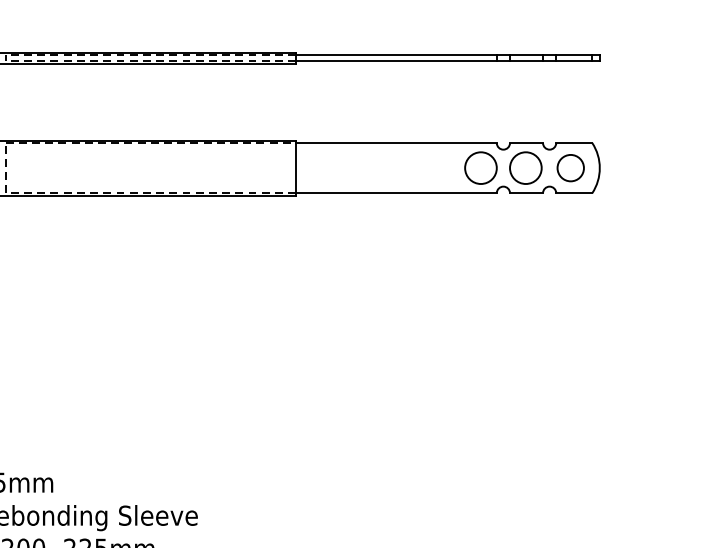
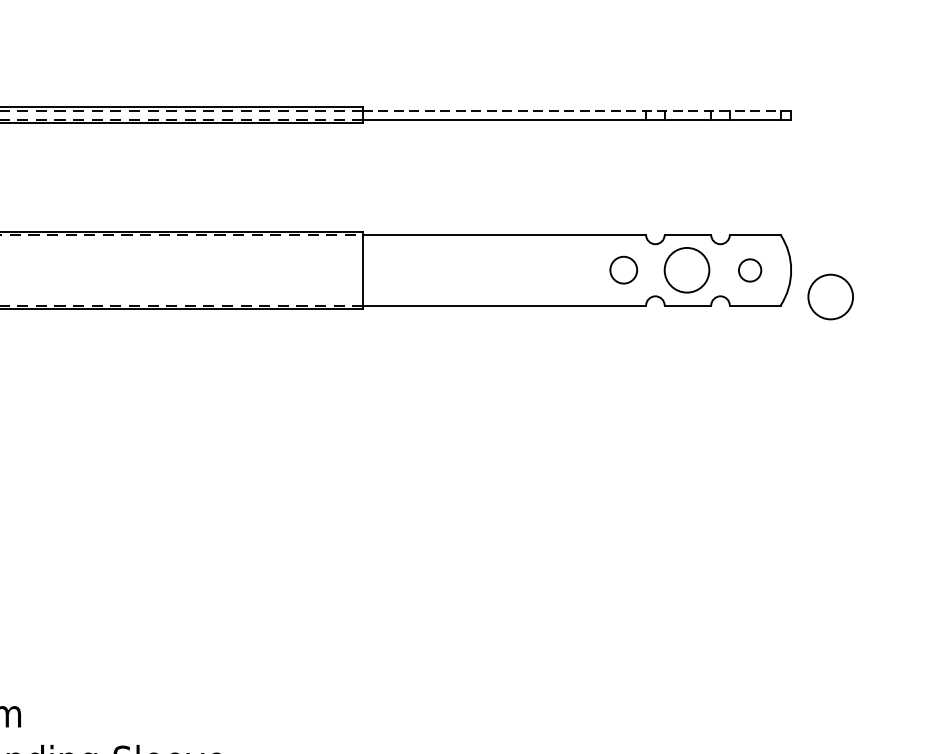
line: (447, 54) -> (576, 110), solid -> dashed
circle: (480, 167) -> (623, 269), size x0.6
circle: (570, 168) -> (749, 270), size x0.6
circle: (627, 186) -> (830, 296), added

